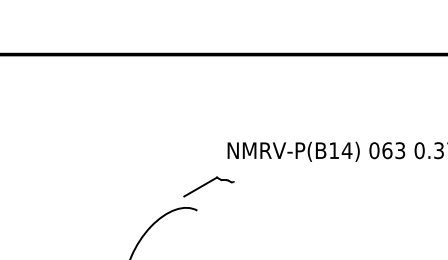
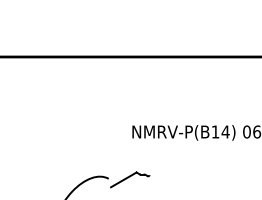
part: (208, 186) -> (129, 179), moved

